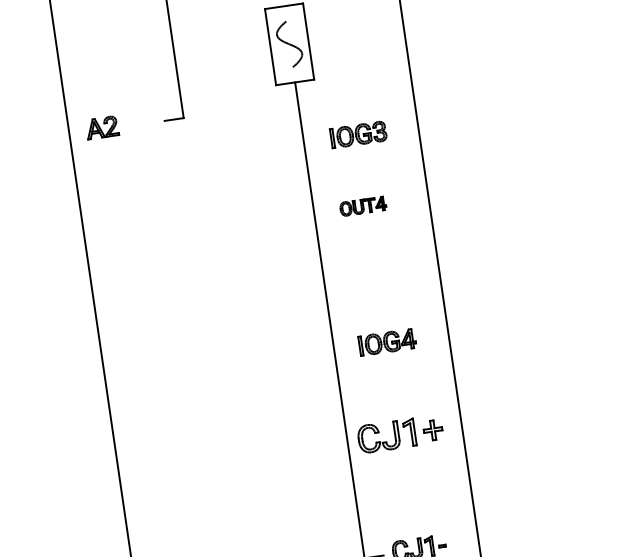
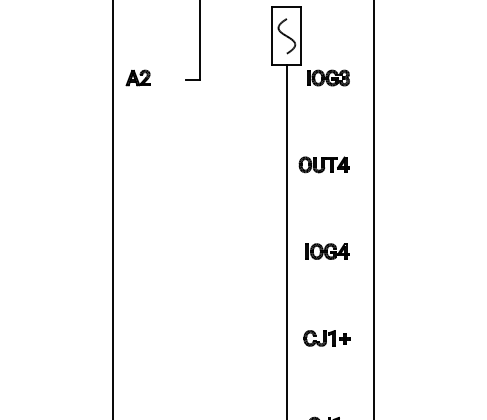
part: (358, 133) -> (328, 77), moved
part: (362, 206) -> (323, 164), size x1.43
part: (387, 342) -> (327, 251), moved
part: (399, 434) -> (326, 338), size x0.71

